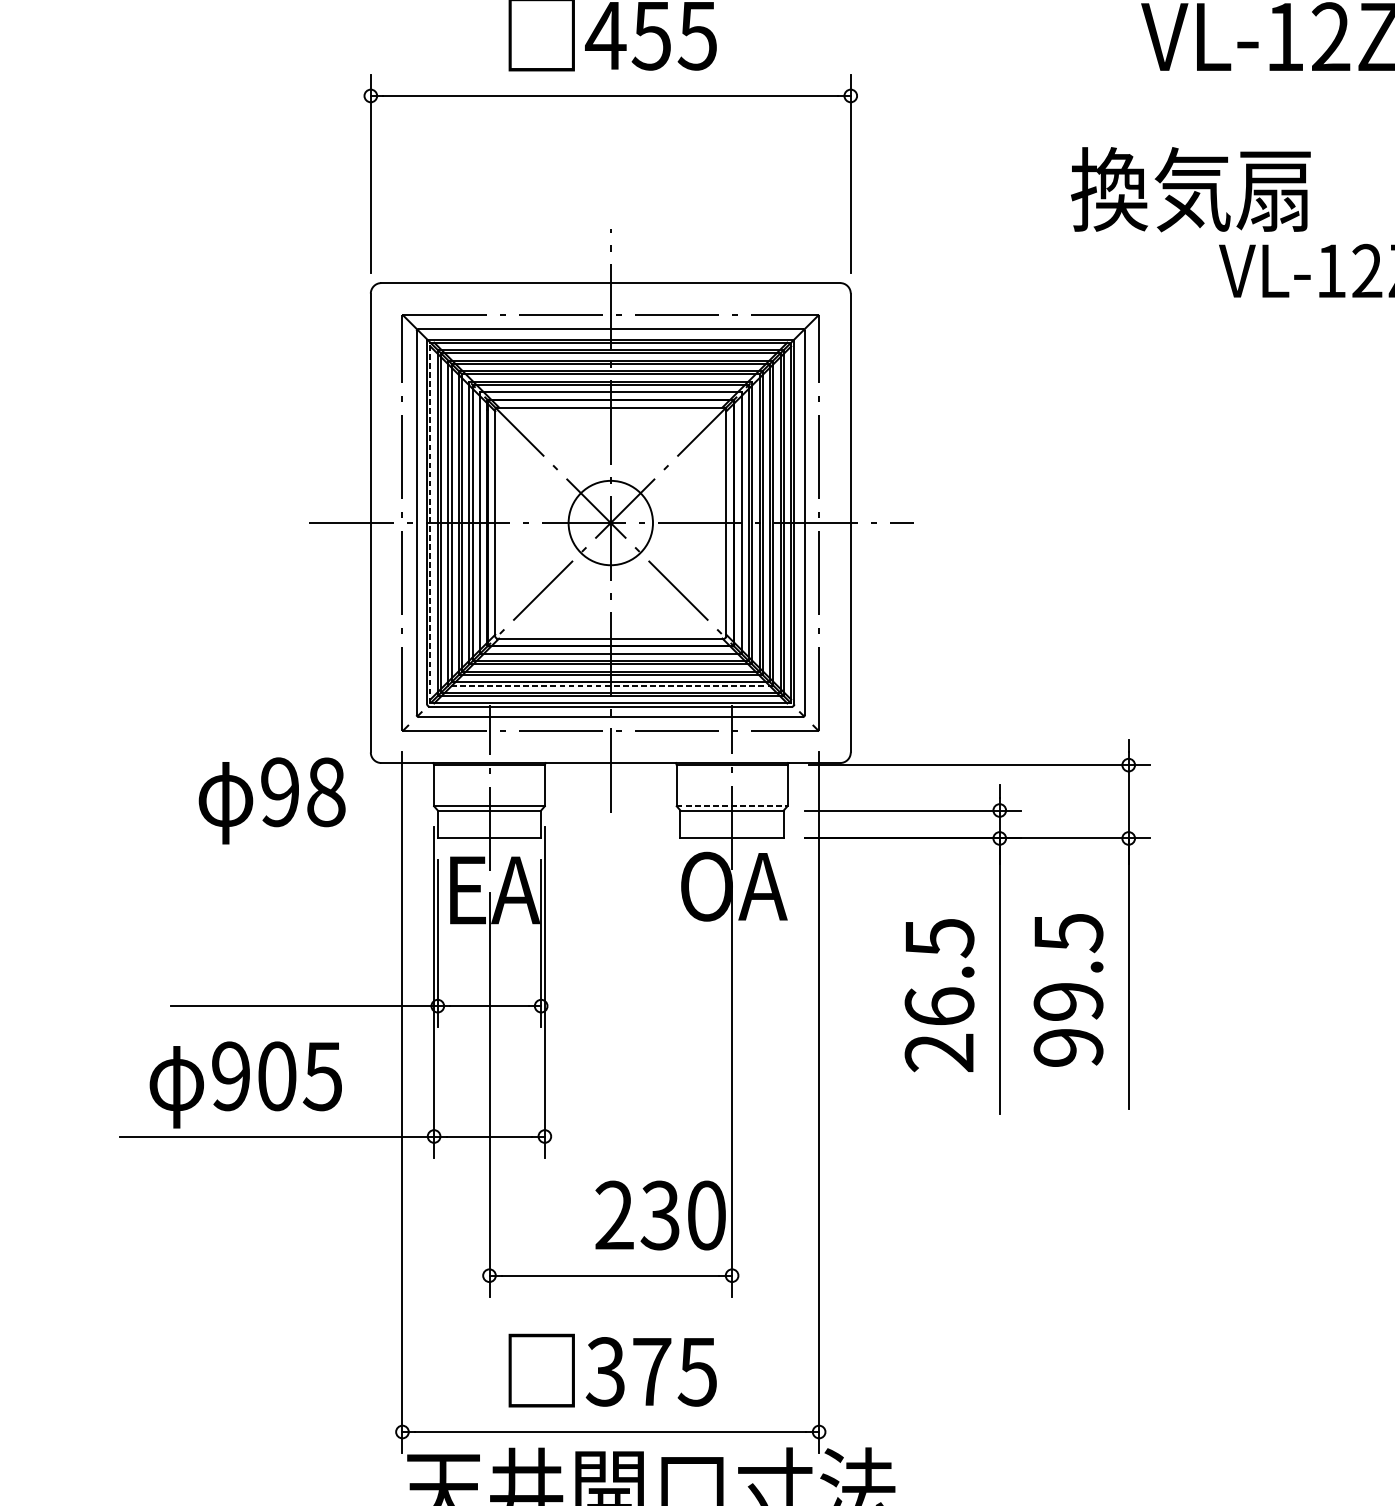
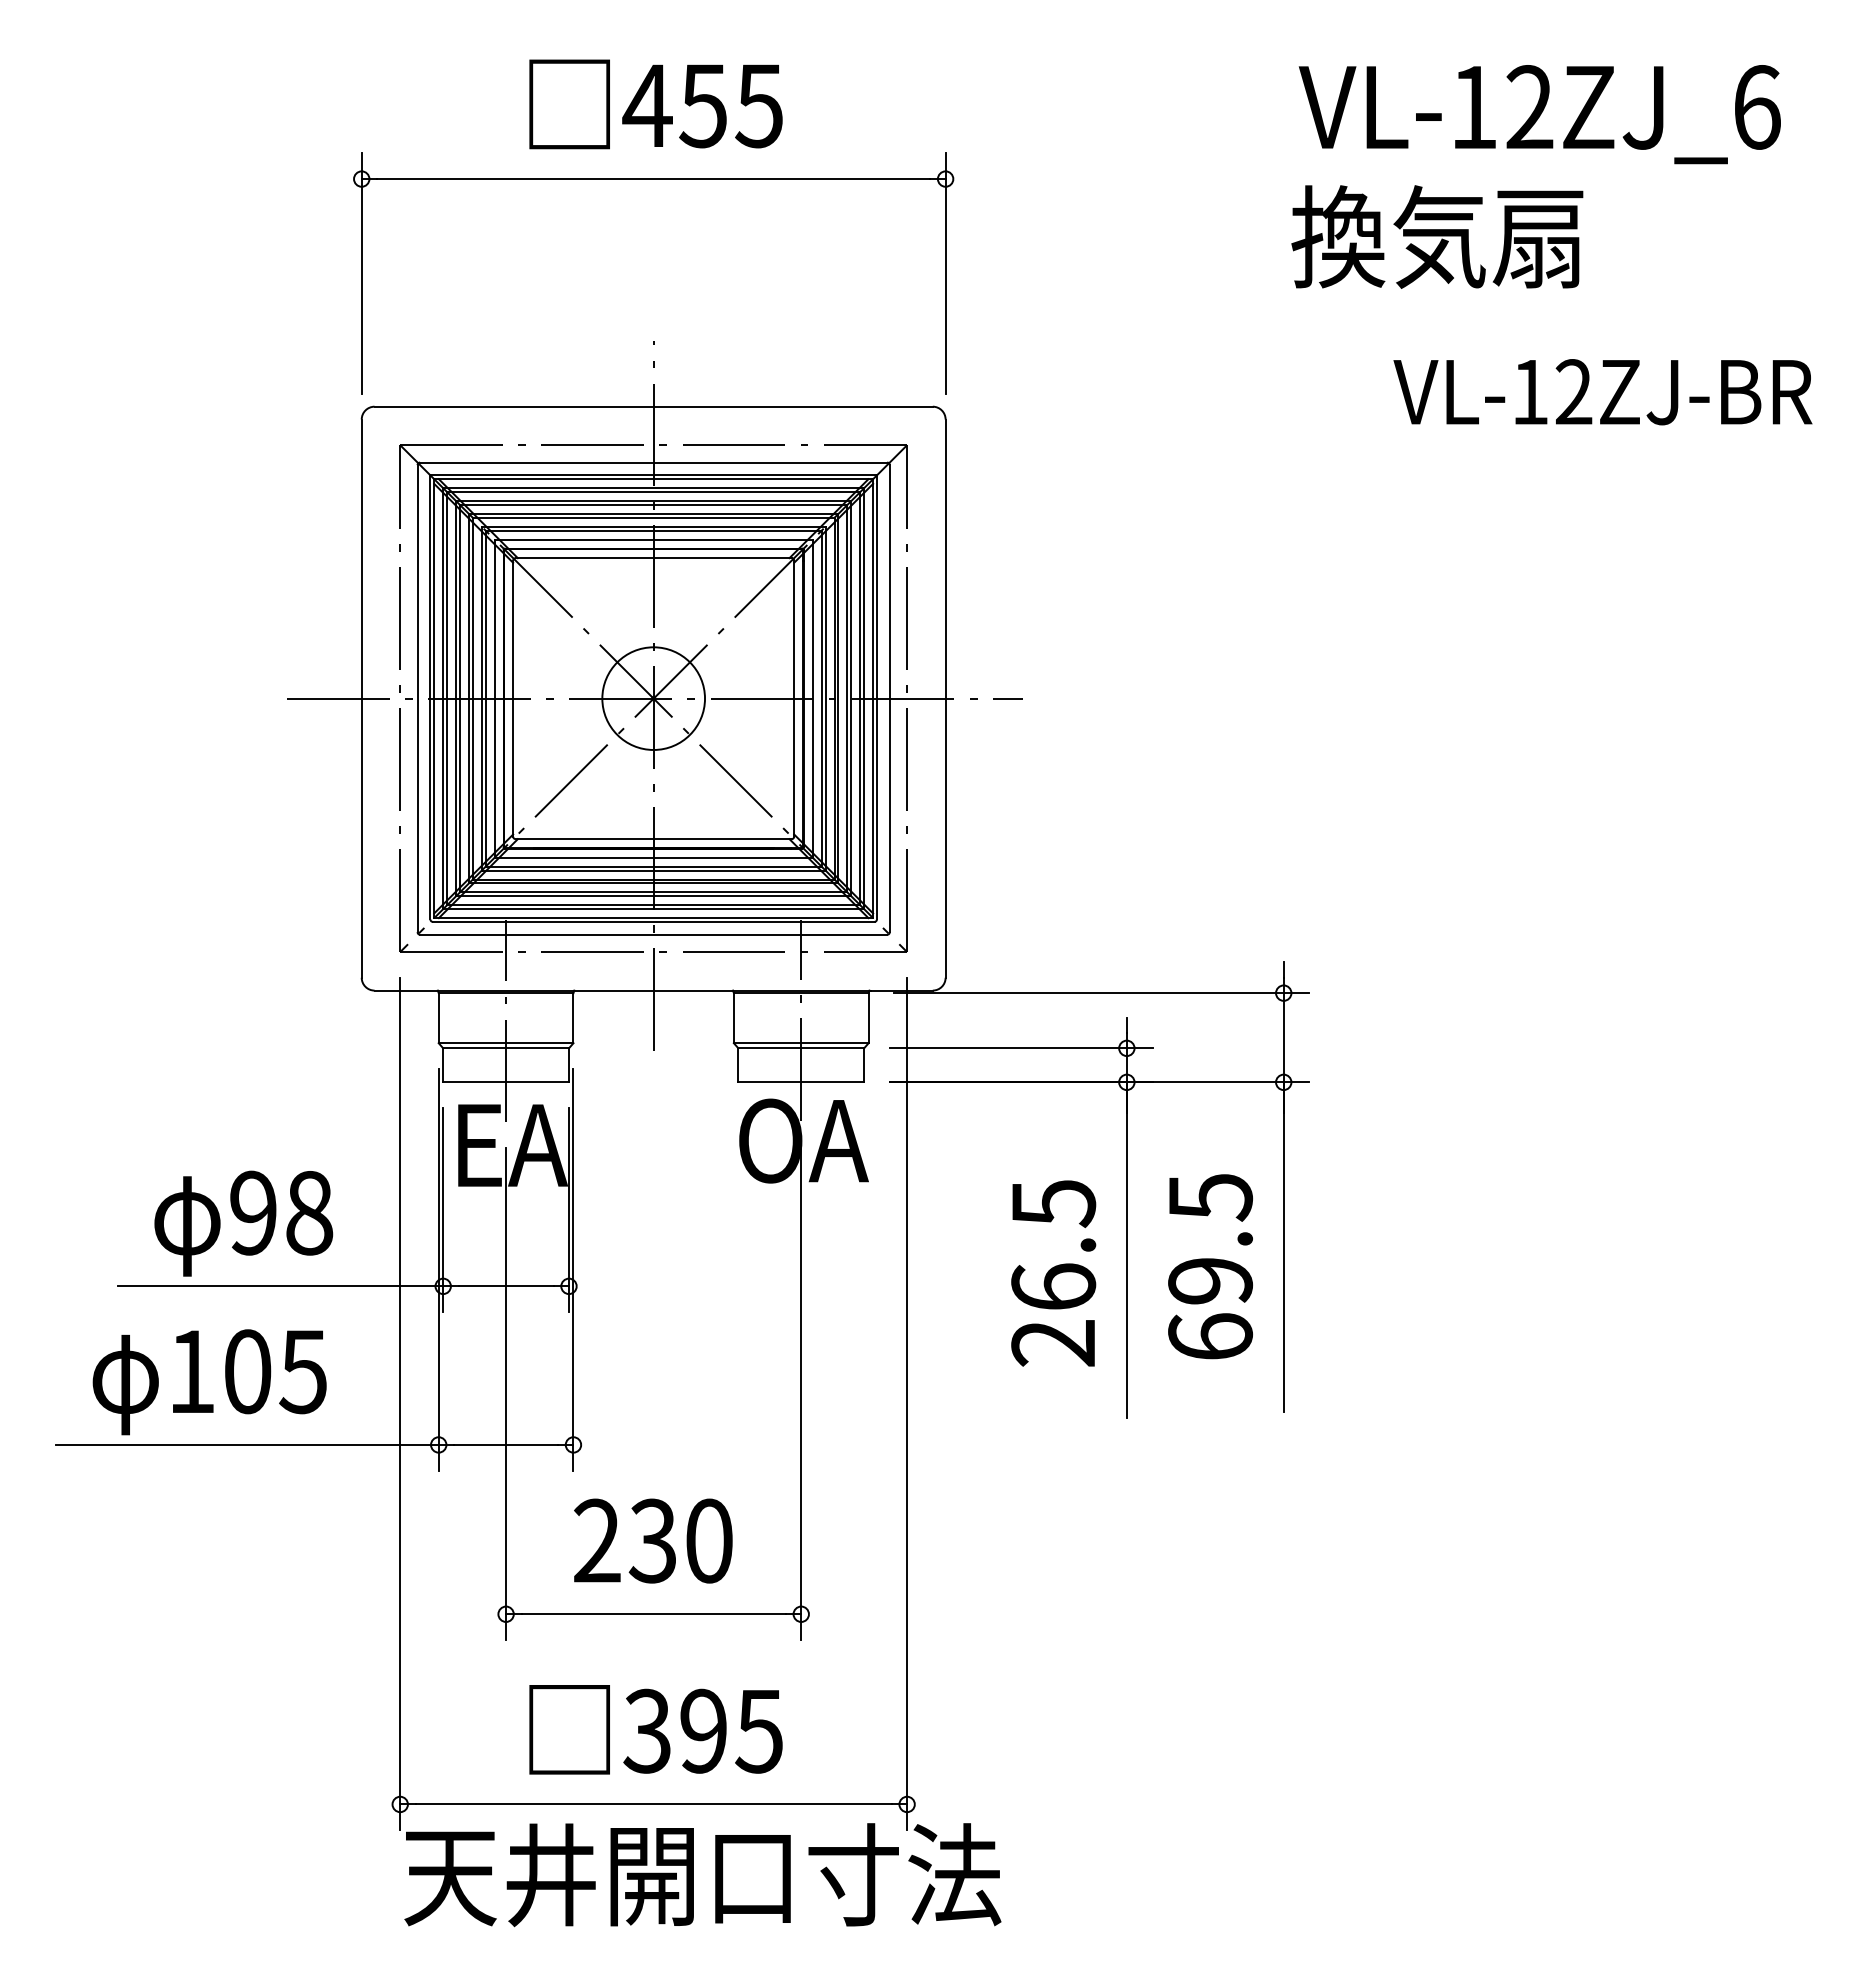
text: (1190, 189) -> (1437, 236), moved
line: (430, 522) -> (434, 698), dashed -> solid
line: (610, 685) -> (653, 896), dashed -> solid
text: (271, 800) -> (243, 1223), moved
line: (732, 806) -> (801, 1043), dashed -> solid
text: (1068, 1047) -> (1210, 1336), 99.5 -> 69.5
text: (230, 1076) -> (191, 1371), 905 -> 105
text: (660, 1215) -> (653, 1540), moved
text: (651, 1371) -> (703, 1730), 375 -> 395

